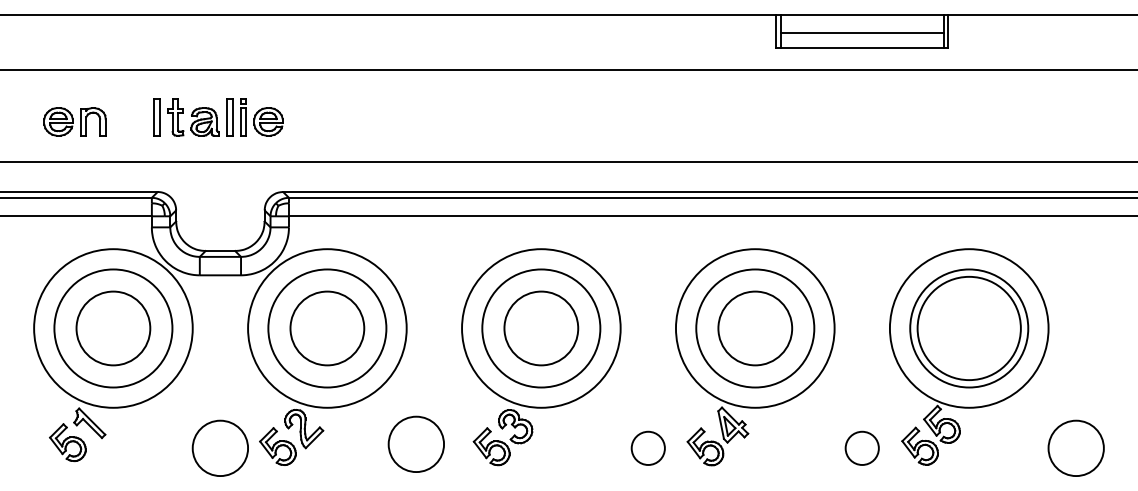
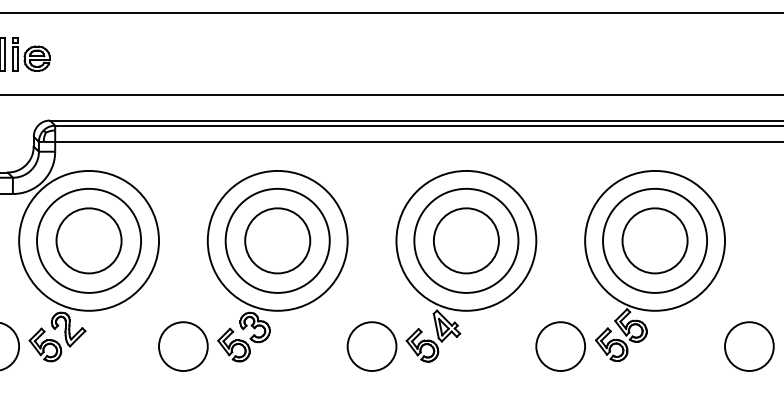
circle: (969, 328) -> (655, 240), size x0.71
circle: (415, 443) -> (182, 345), moved
circle: (647, 448) -> (371, 346), size x1.67
circle: (861, 448) -> (560, 346), size x1.67

